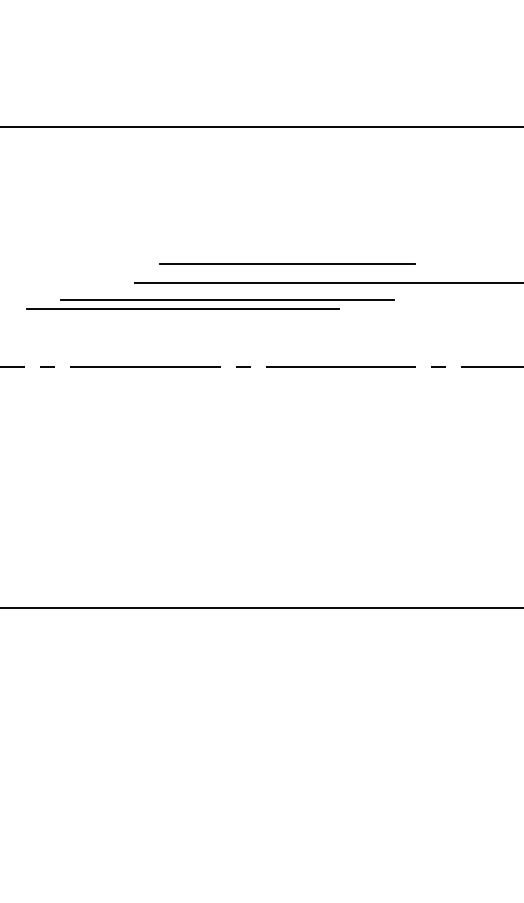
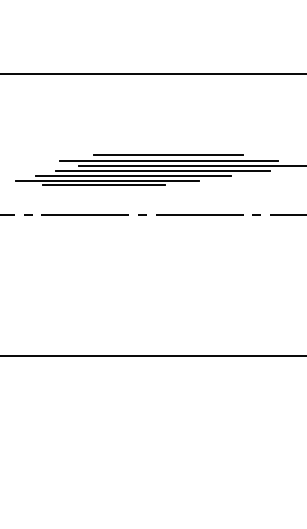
line: (287, 273) -> (168, 160), added
line: (277, 290) -> (162, 170), added
line: (176, 314) -> (103, 184), added

